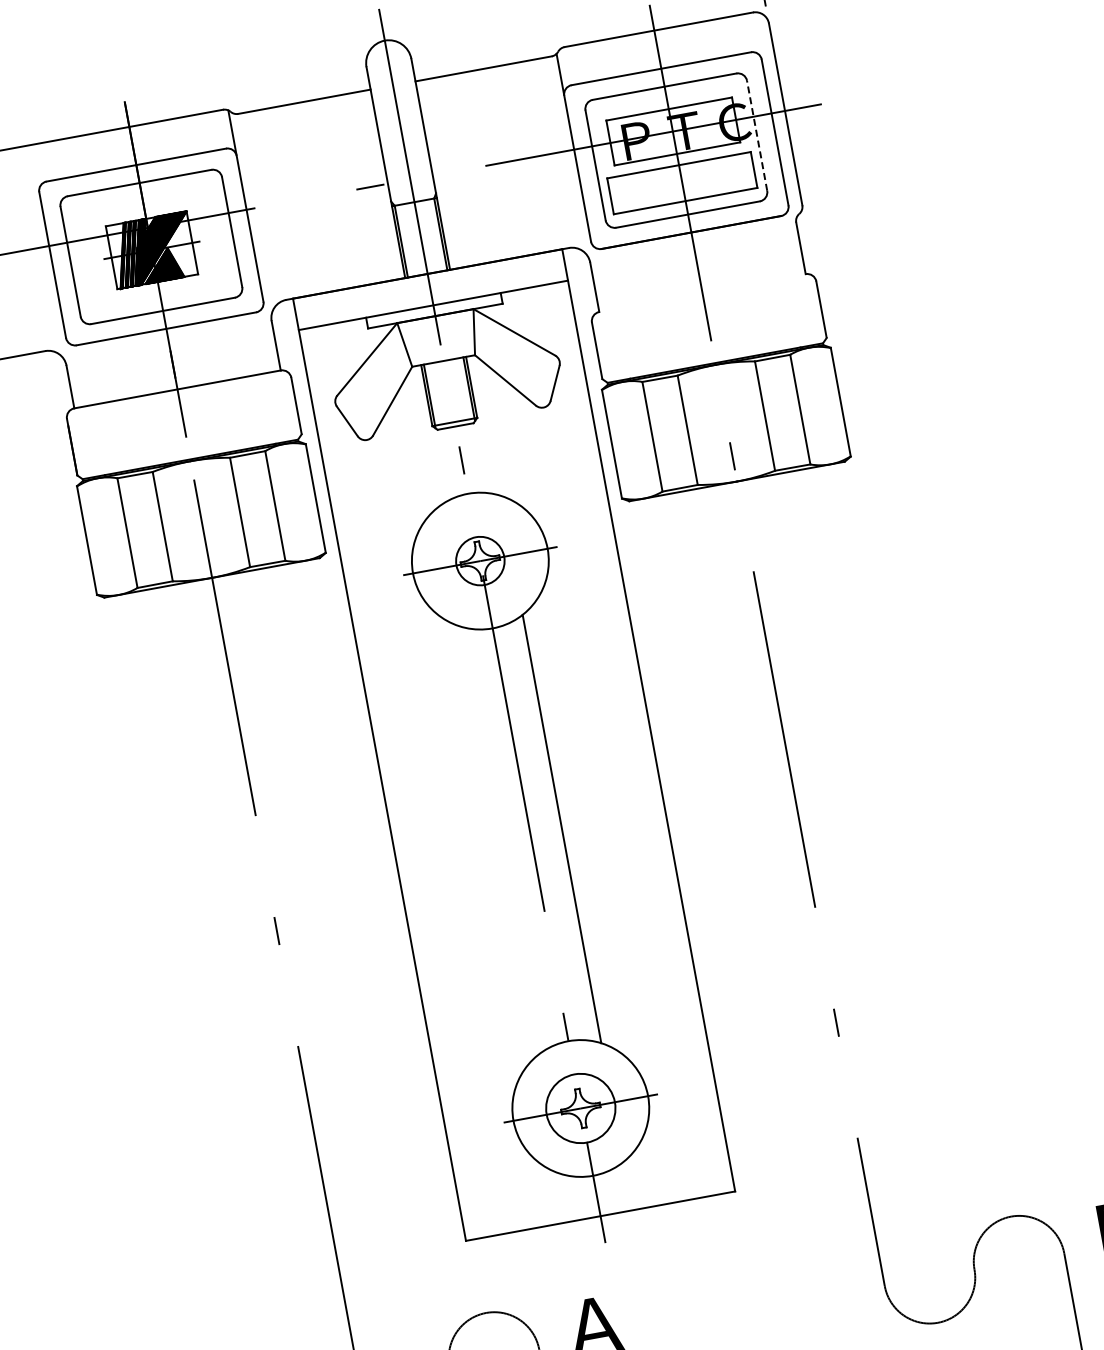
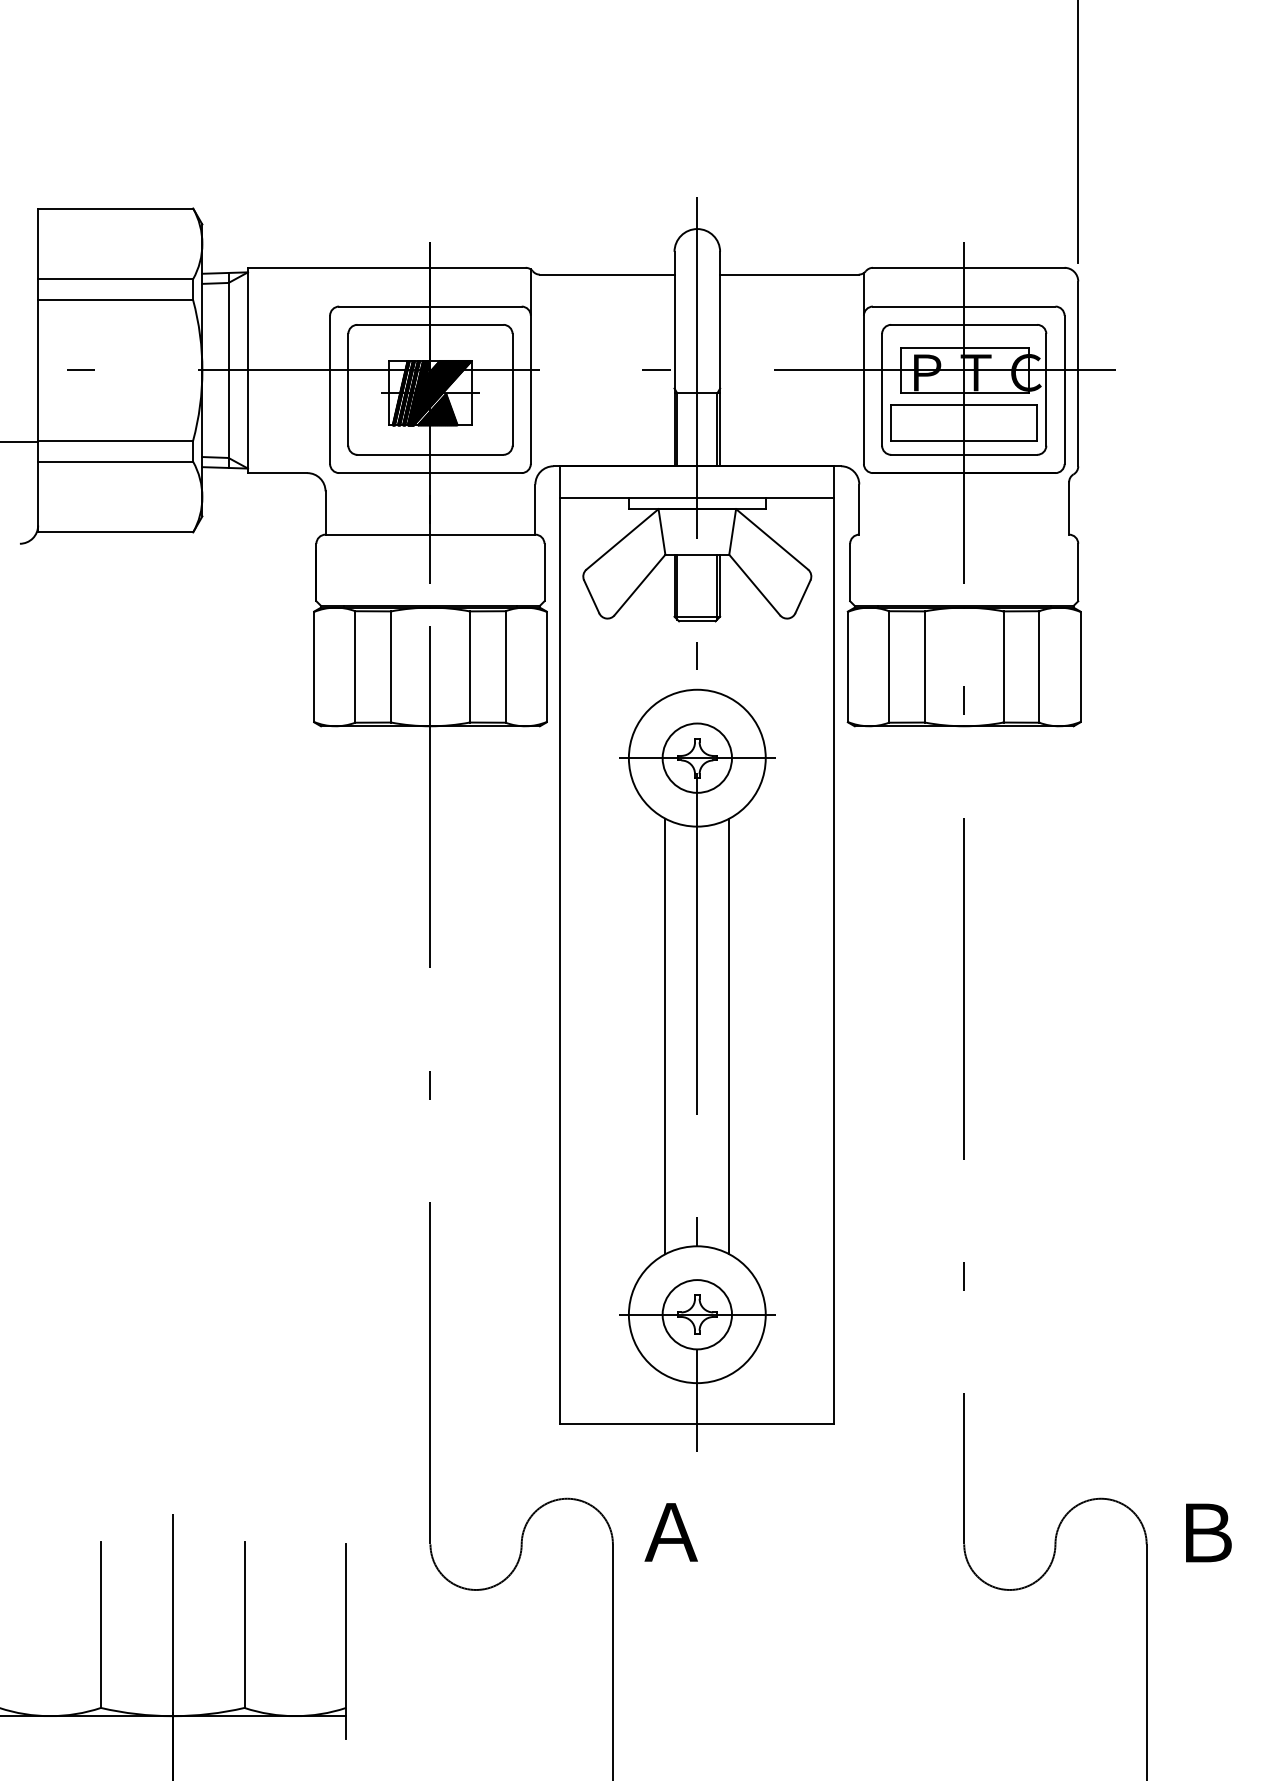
line: (757, 135) -> (1046, 389), dashed -> solid
circle: (480, 560) -> (697, 757), size x1.43
line: (499, 840) -> (665, 1036), added

